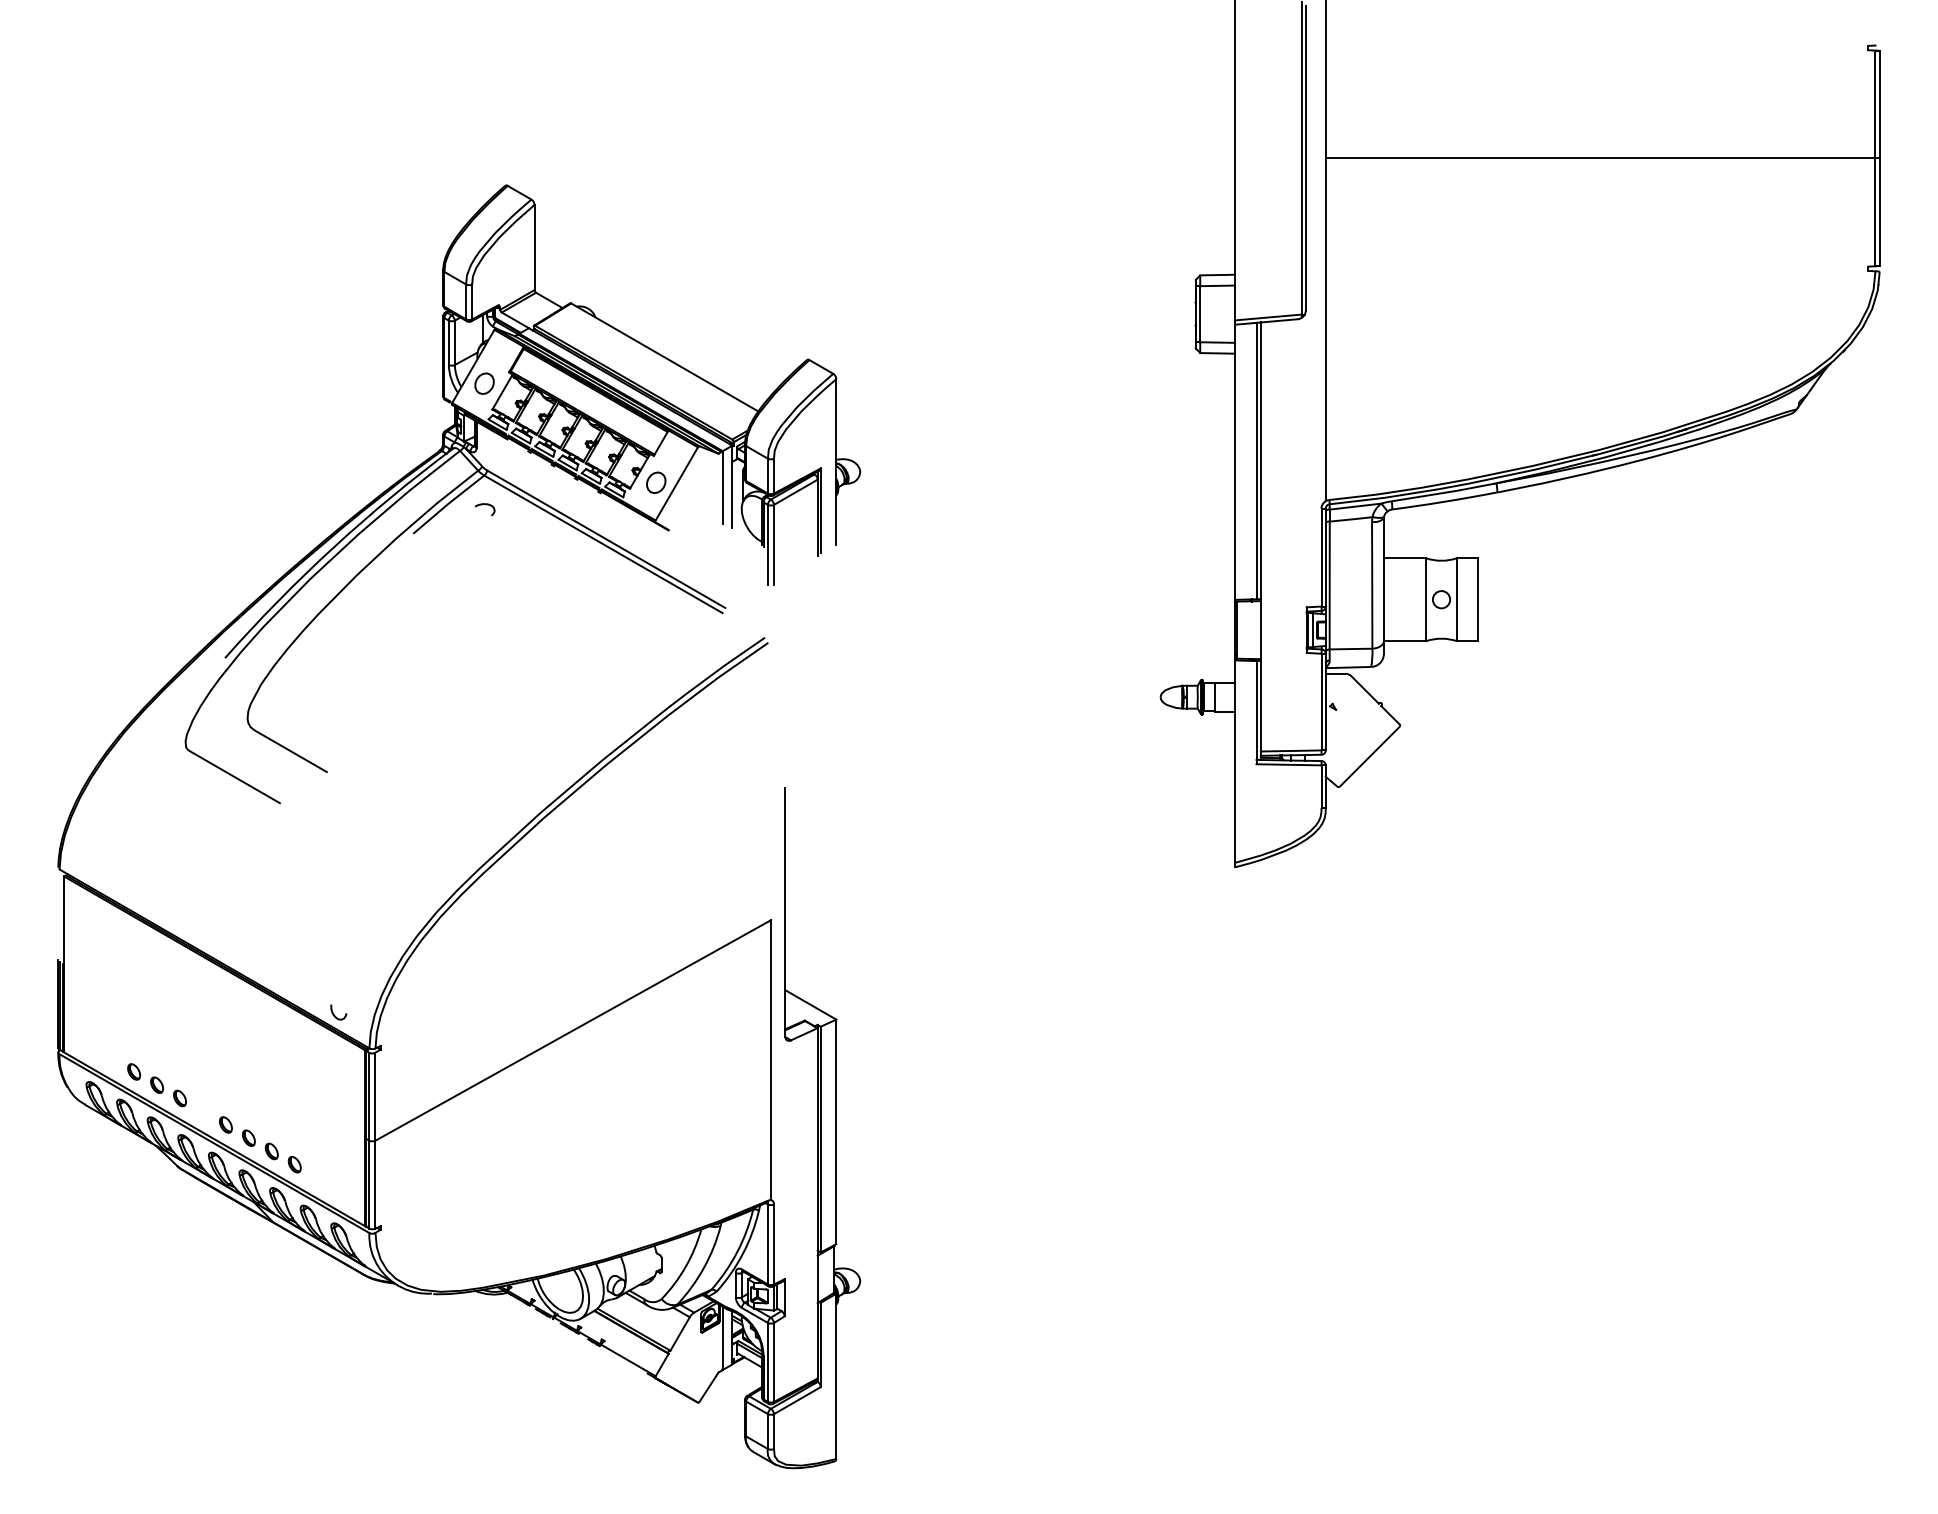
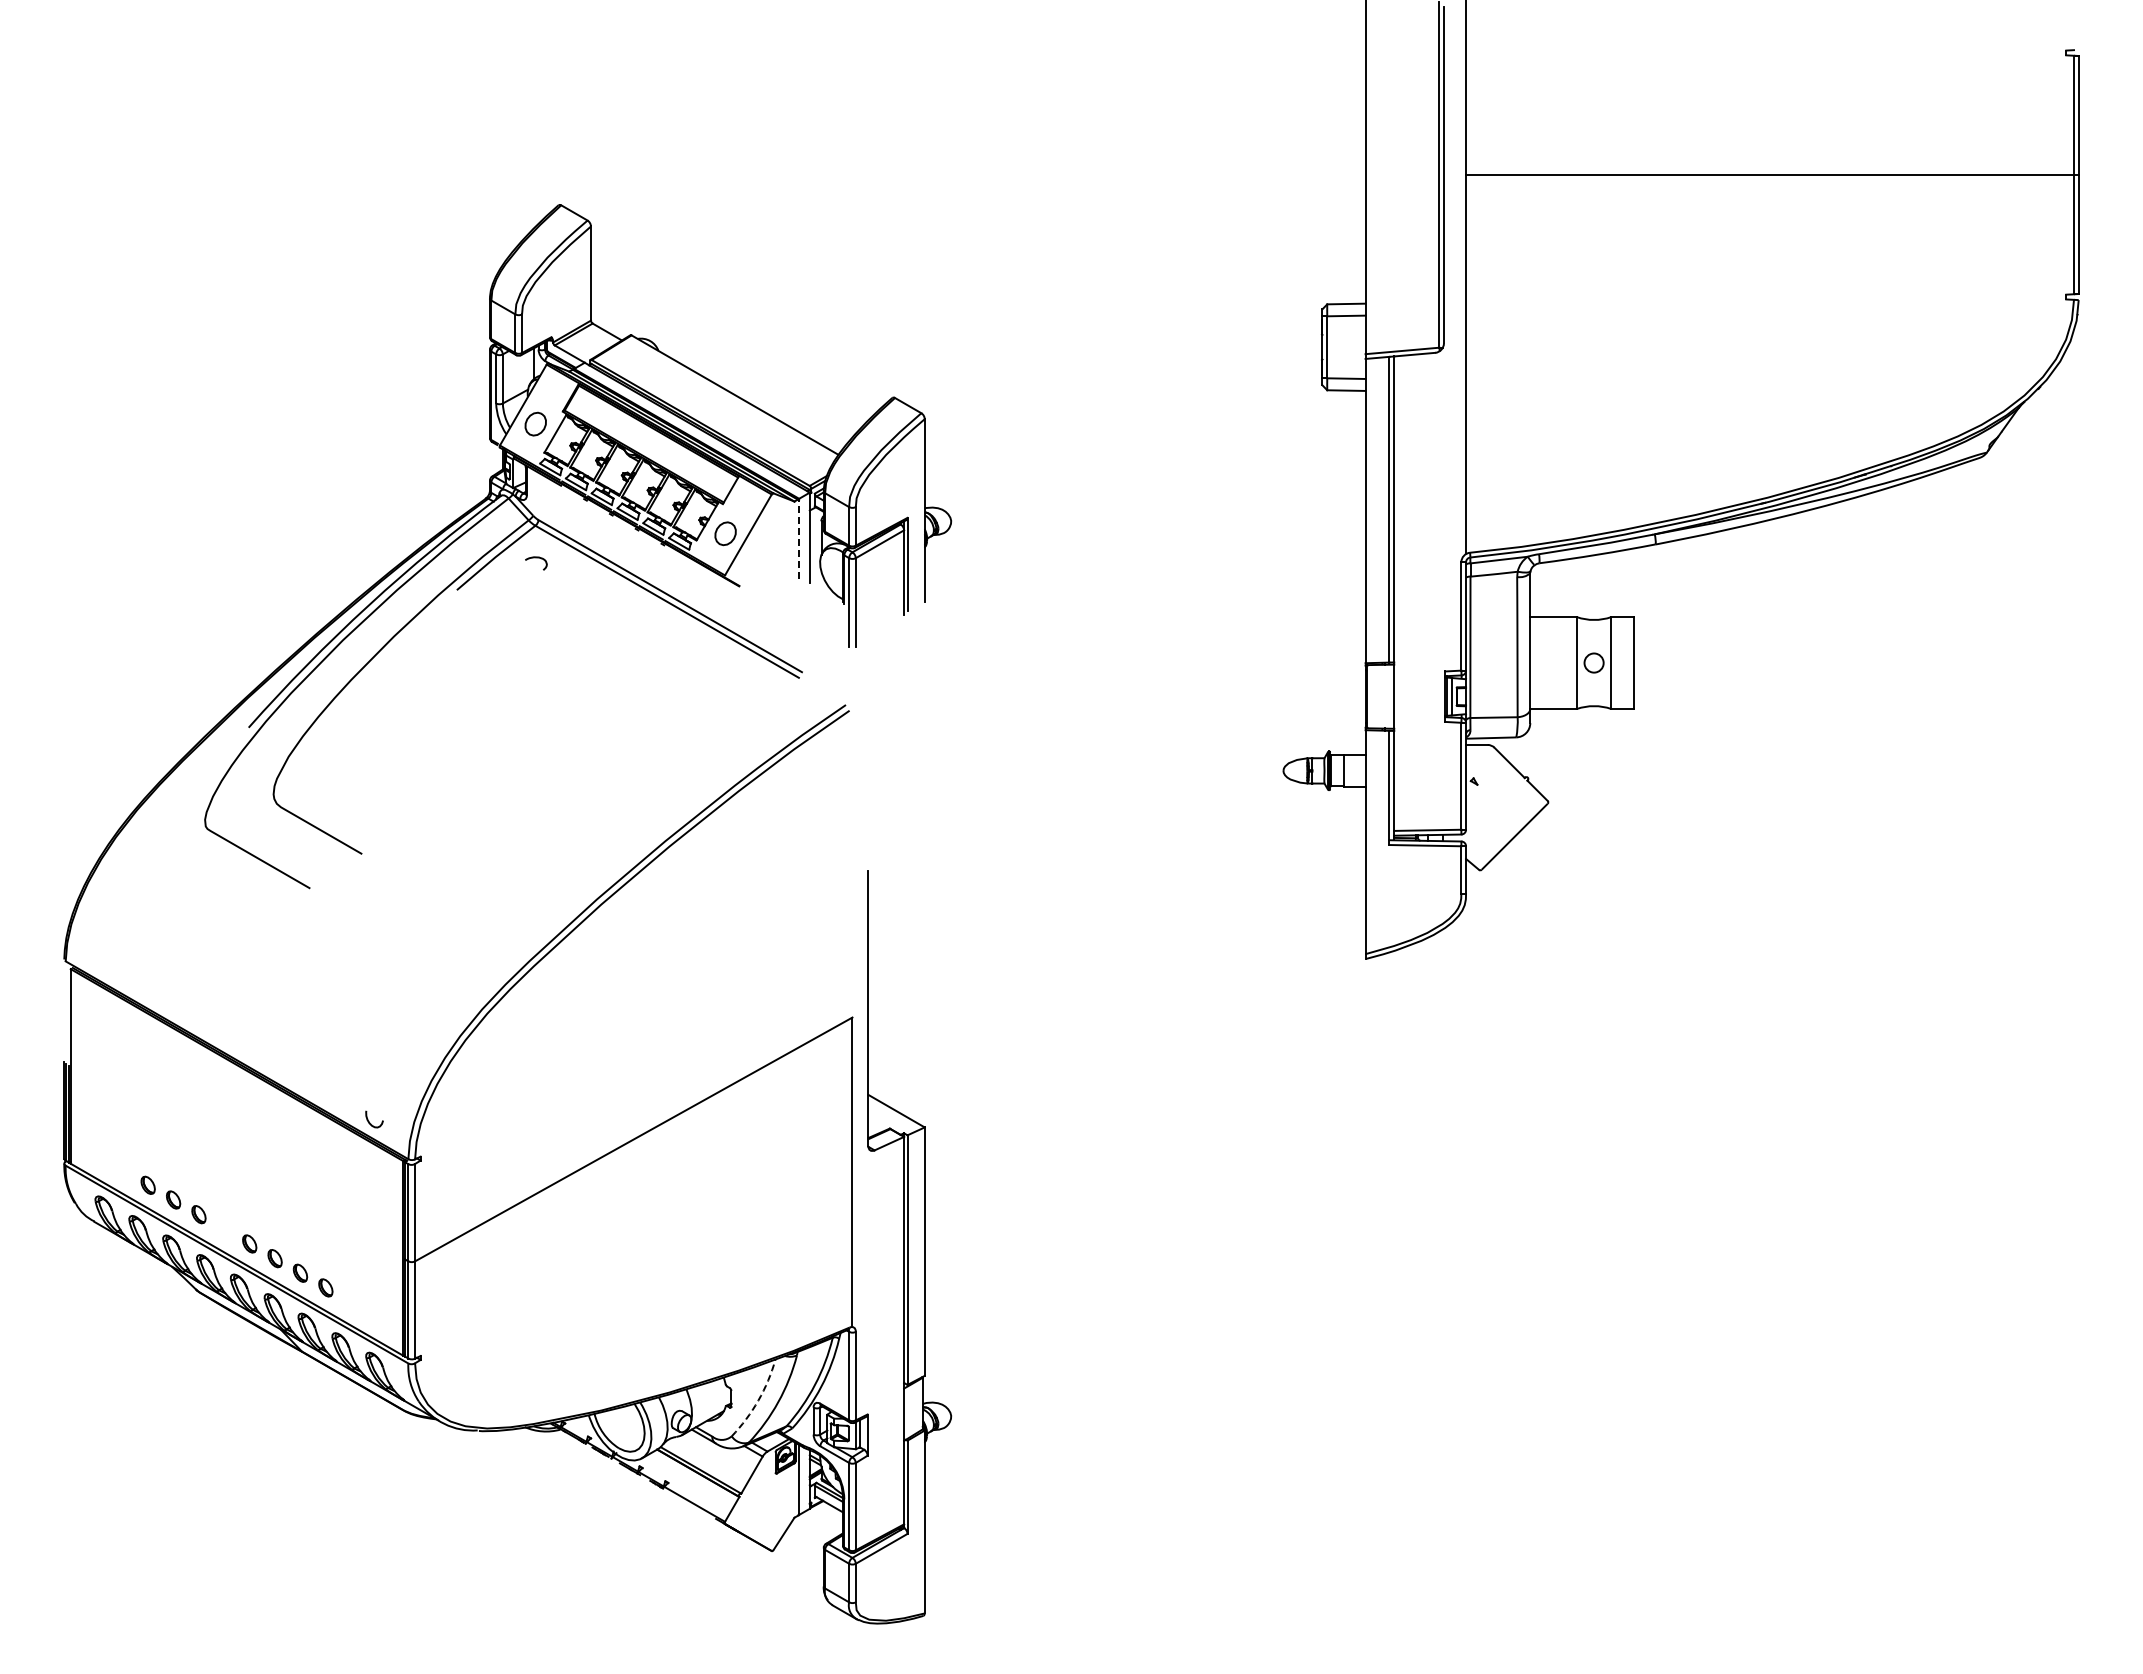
line: (723, 488) -> (799, 539), solid -> dashed
arc: (685, 1266) -> (758, 1400), solid -> dashed

